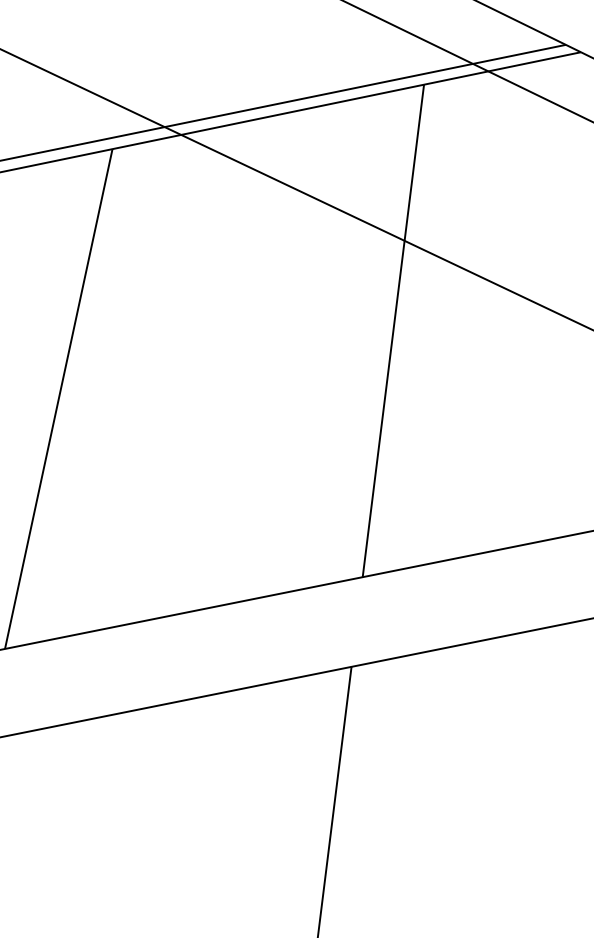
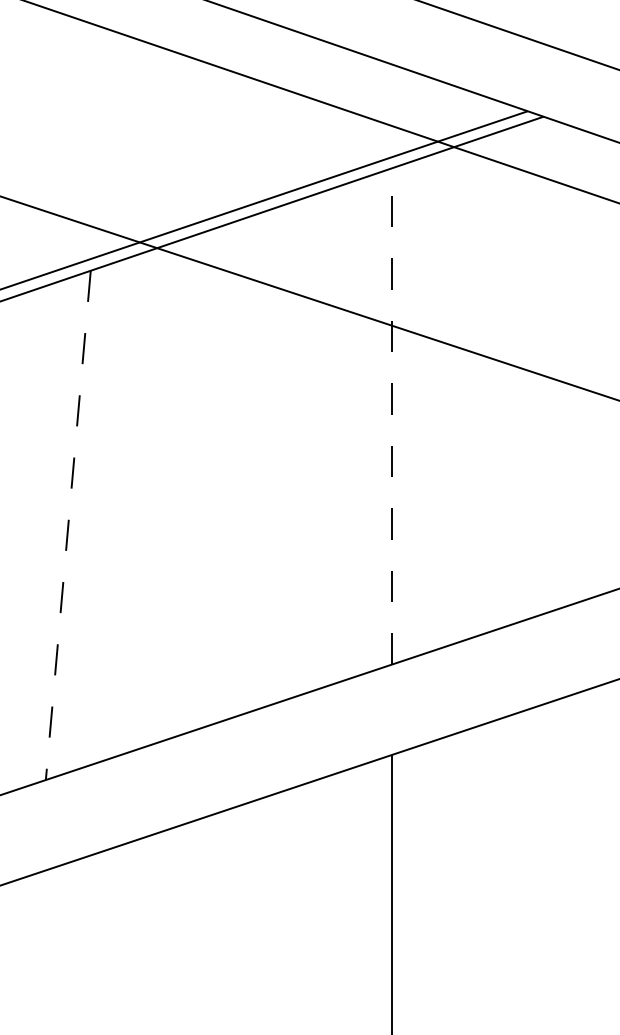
line: (393, 329) -> (391, 415), solid -> dashed
line: (58, 399) -> (68, 525), solid -> dashed

